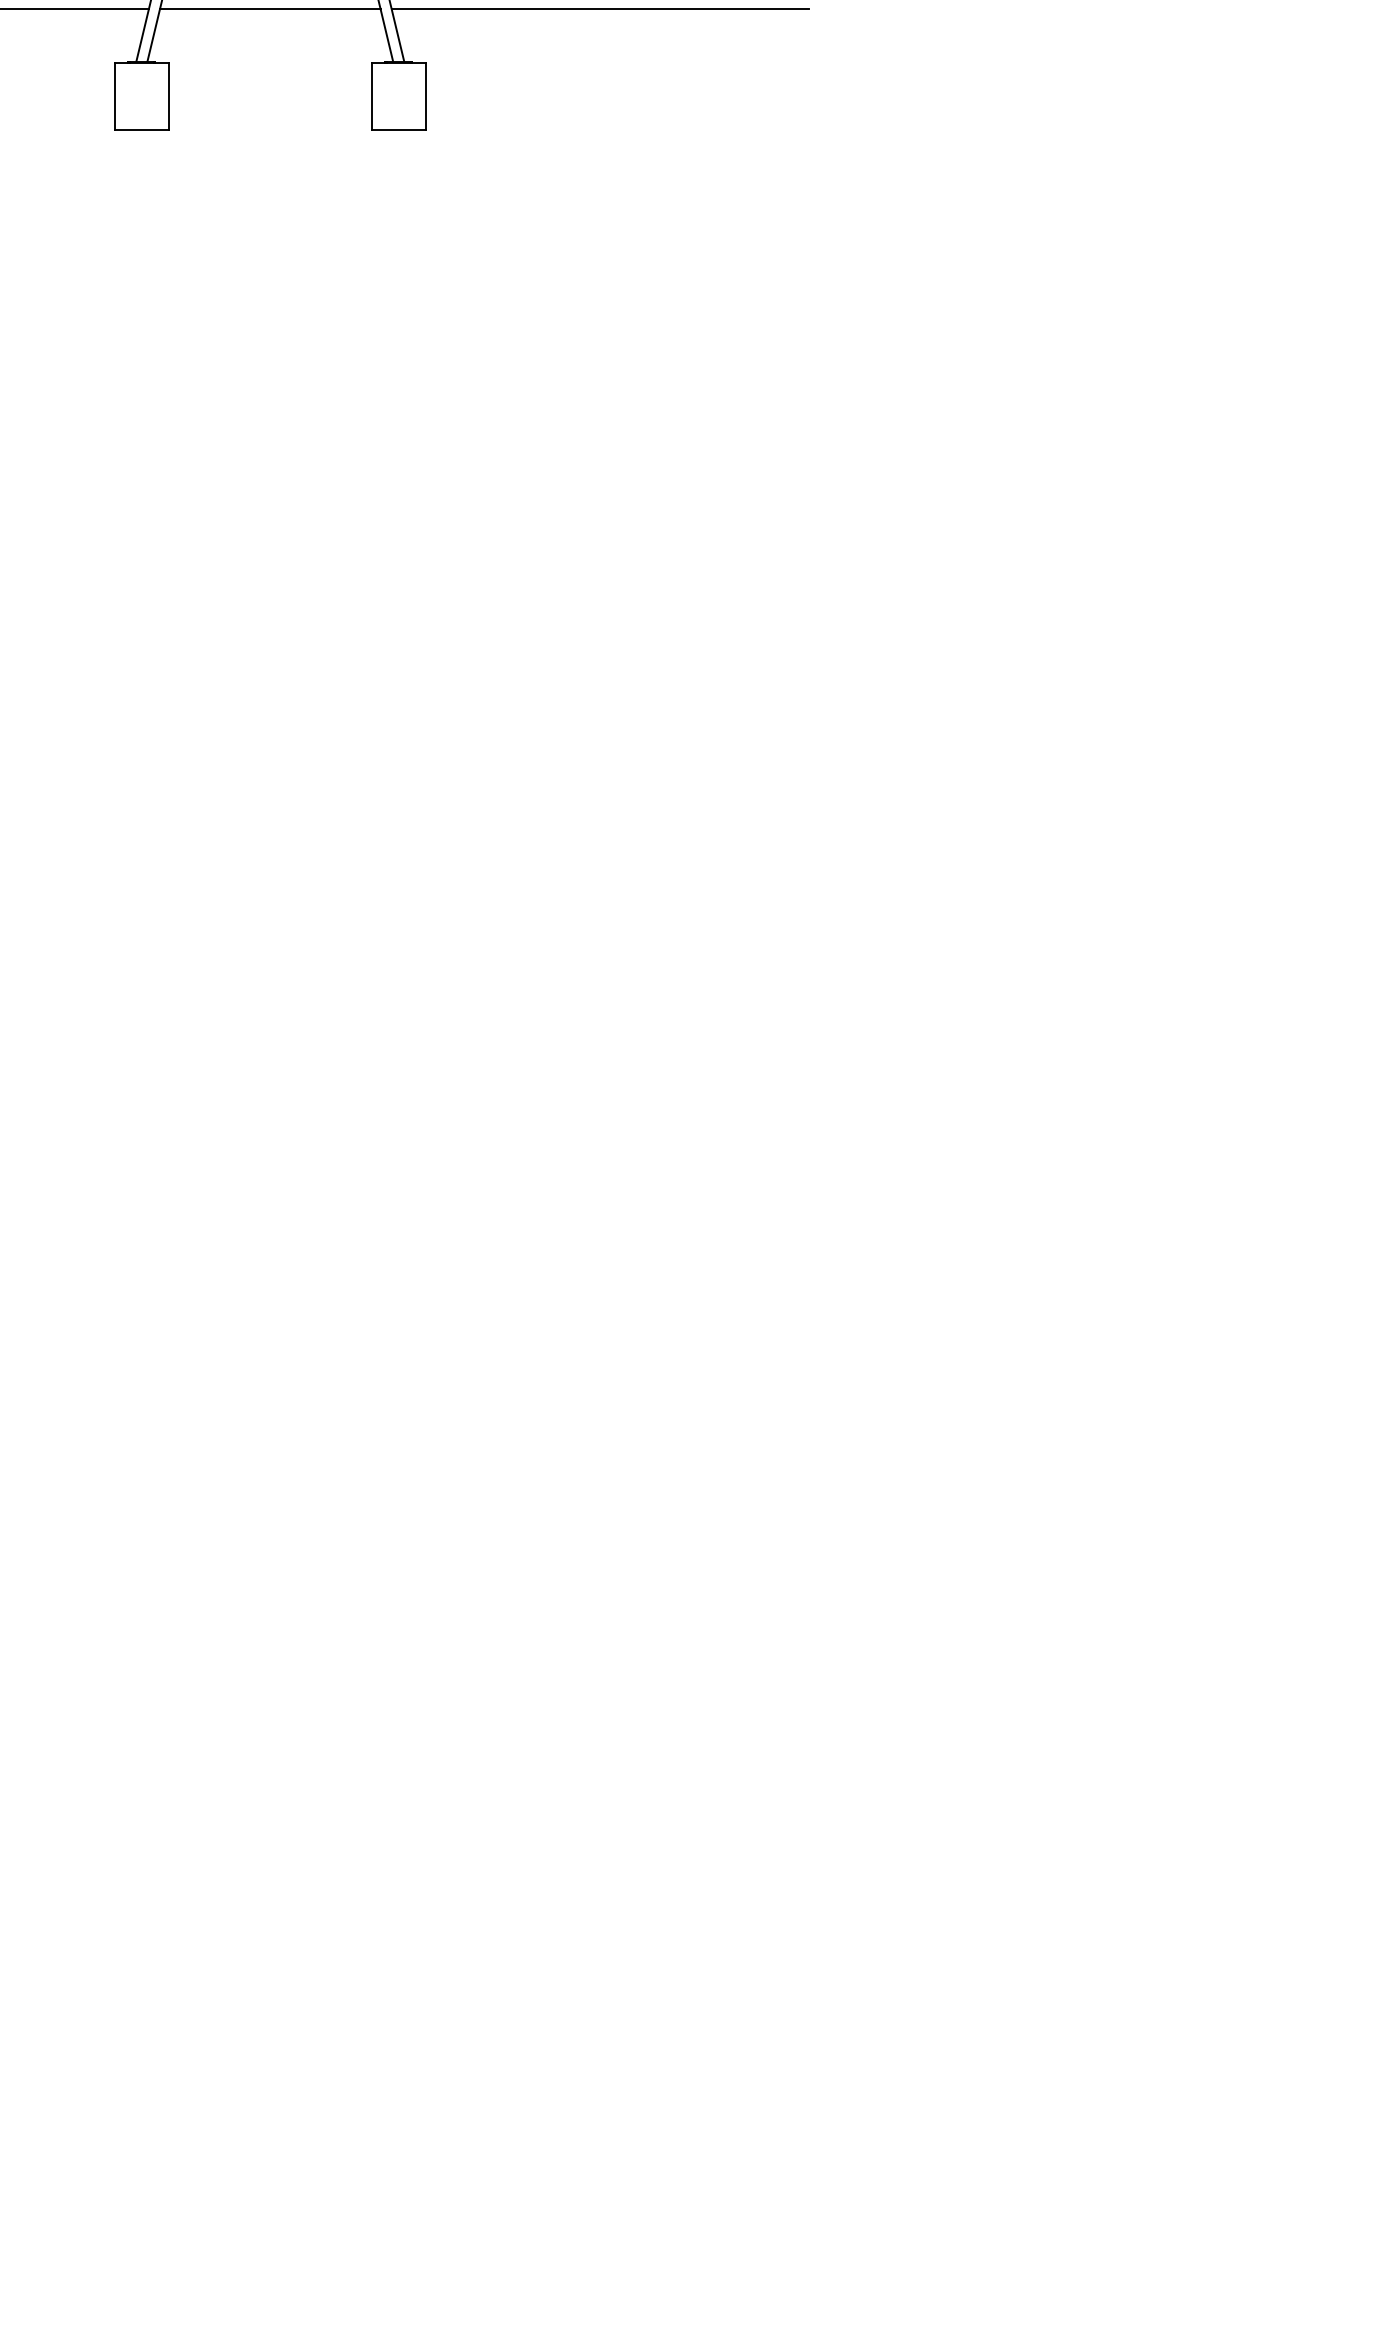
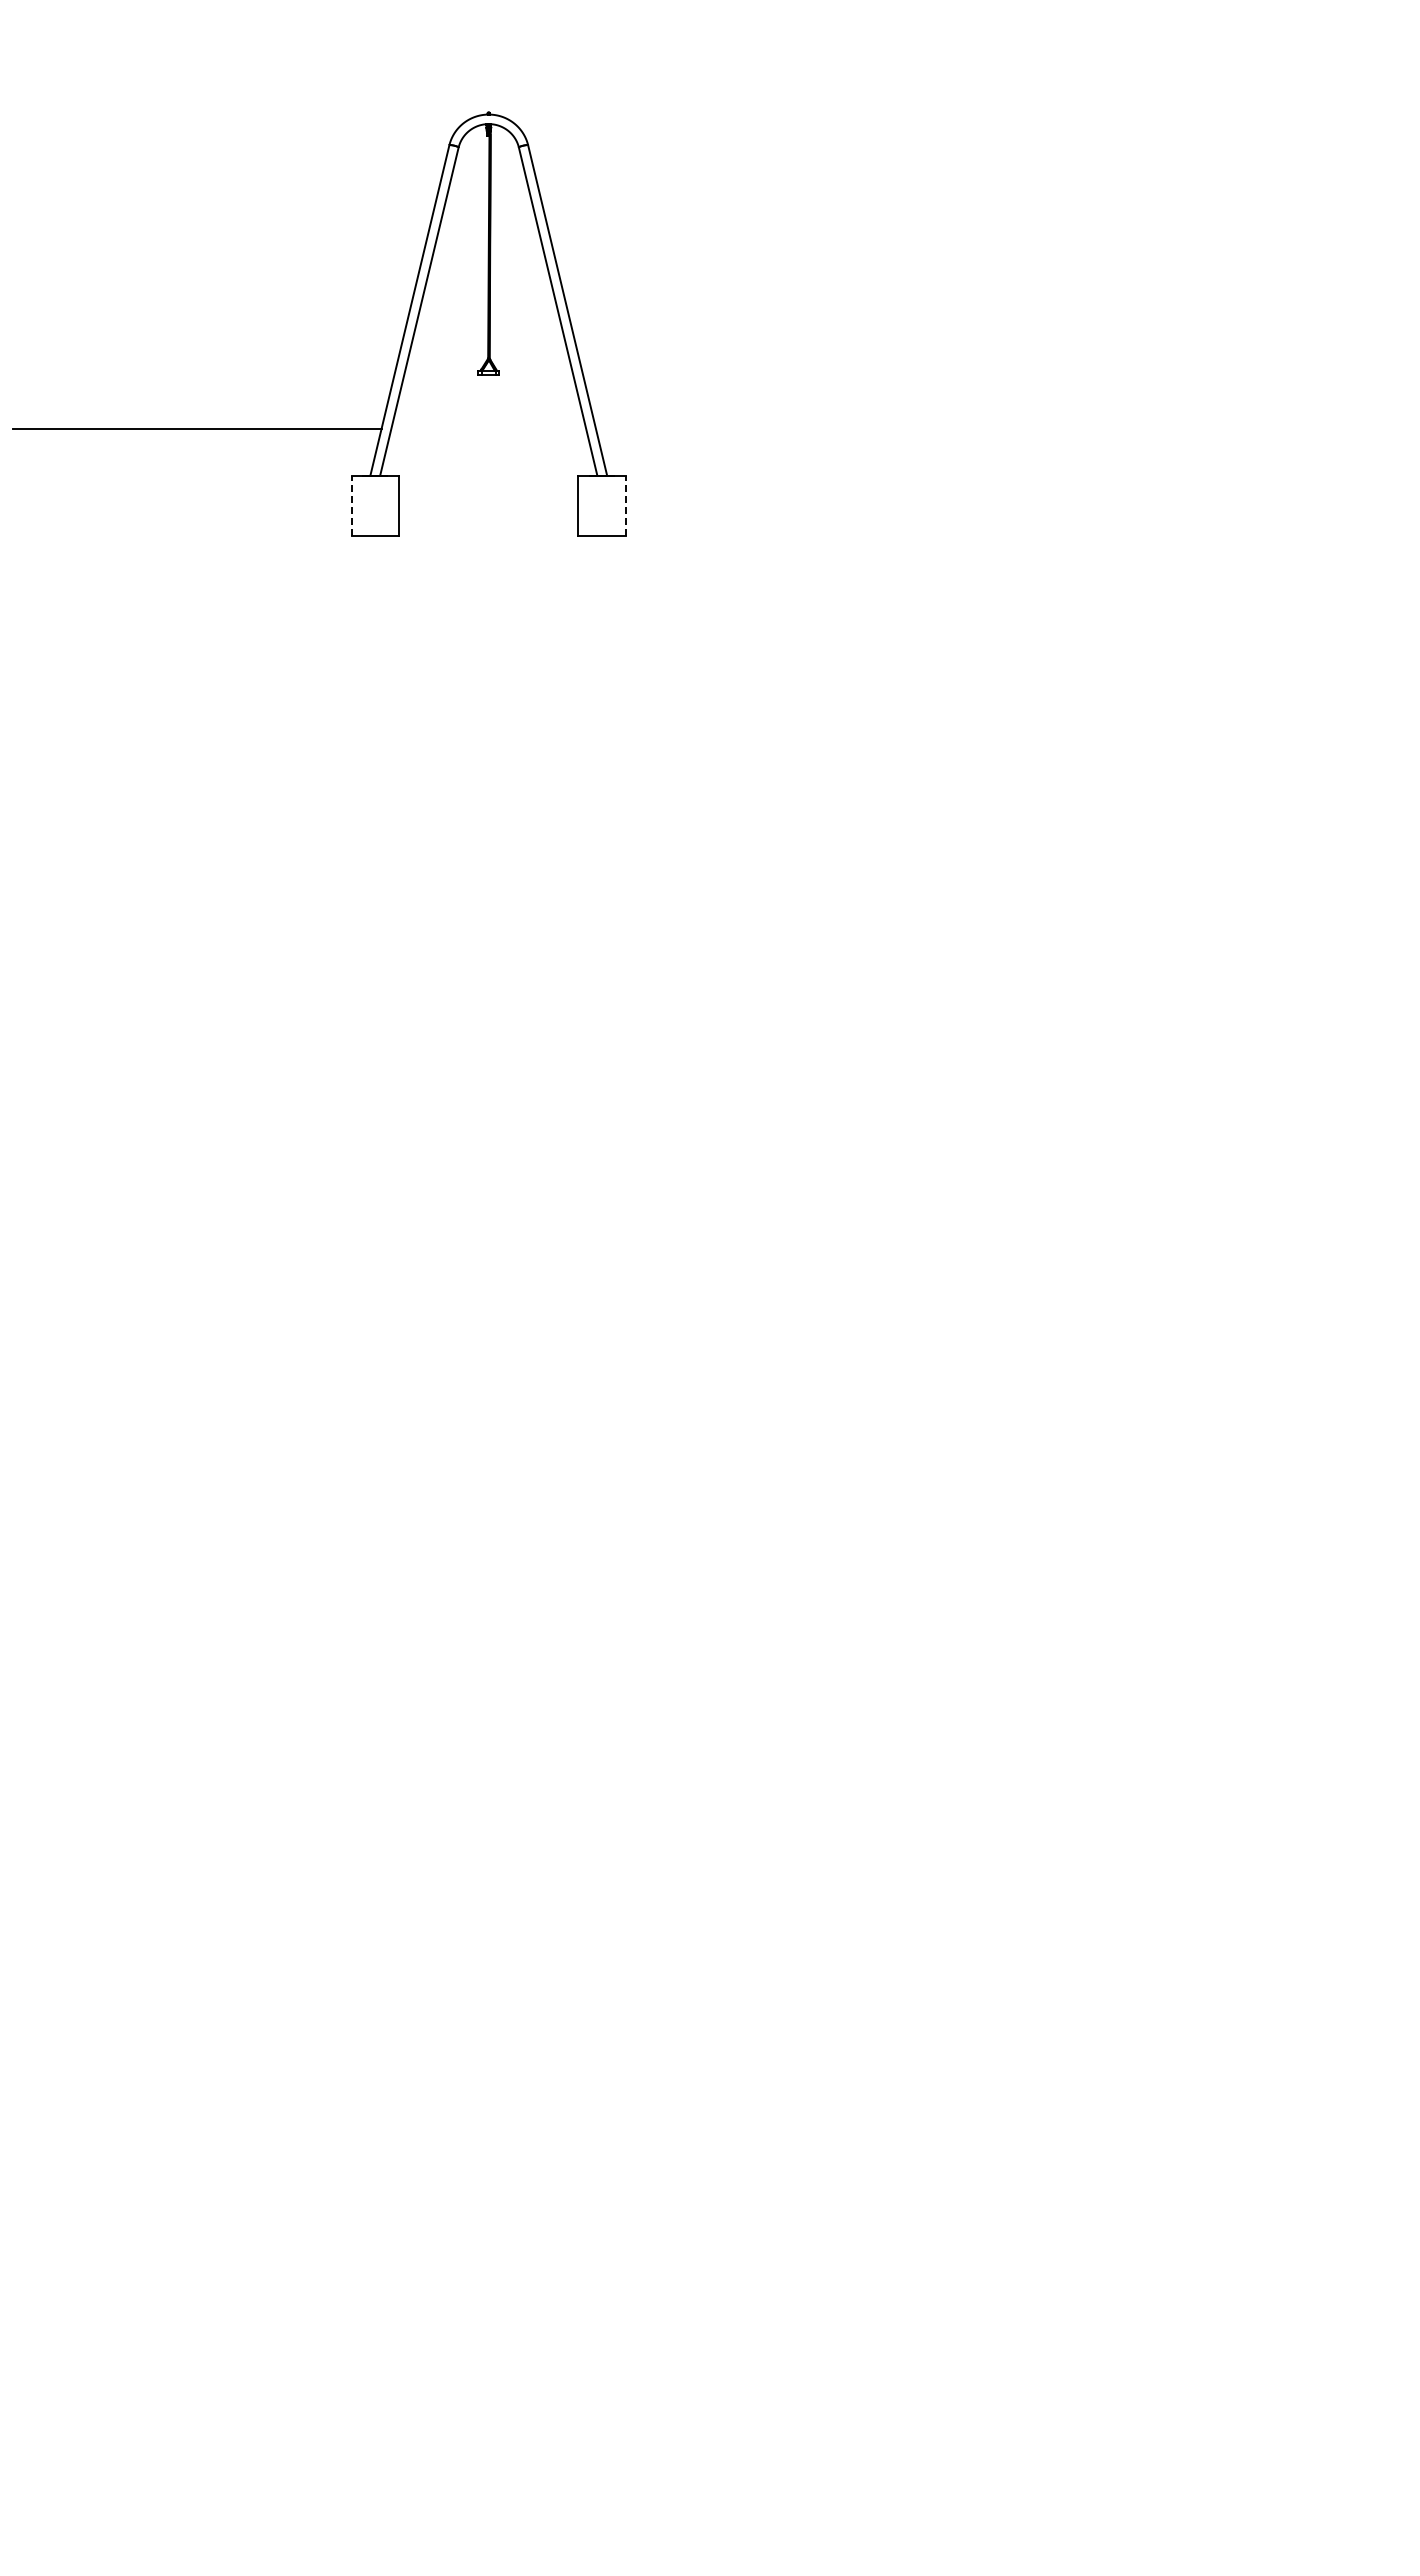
line: (269, 8) -> (488, 428), removed
line: (599, 8) -> (779, 428), removed
line: (114, 96) -> (351, 506), solid -> dashed
line: (426, 96) -> (626, 506), solid -> dashed

